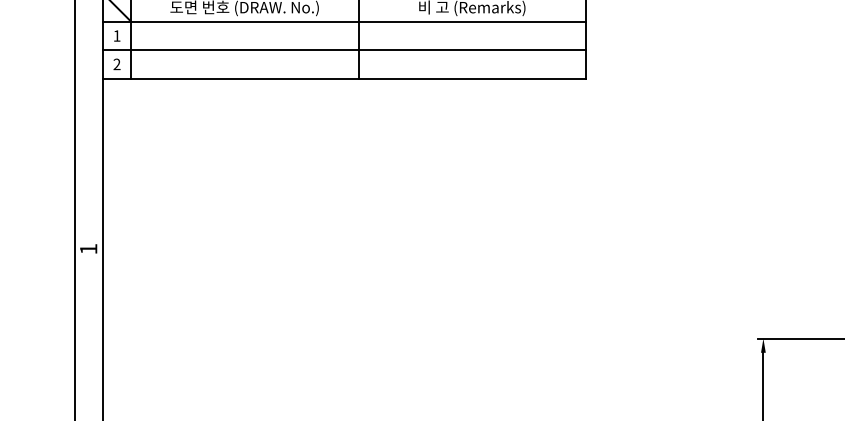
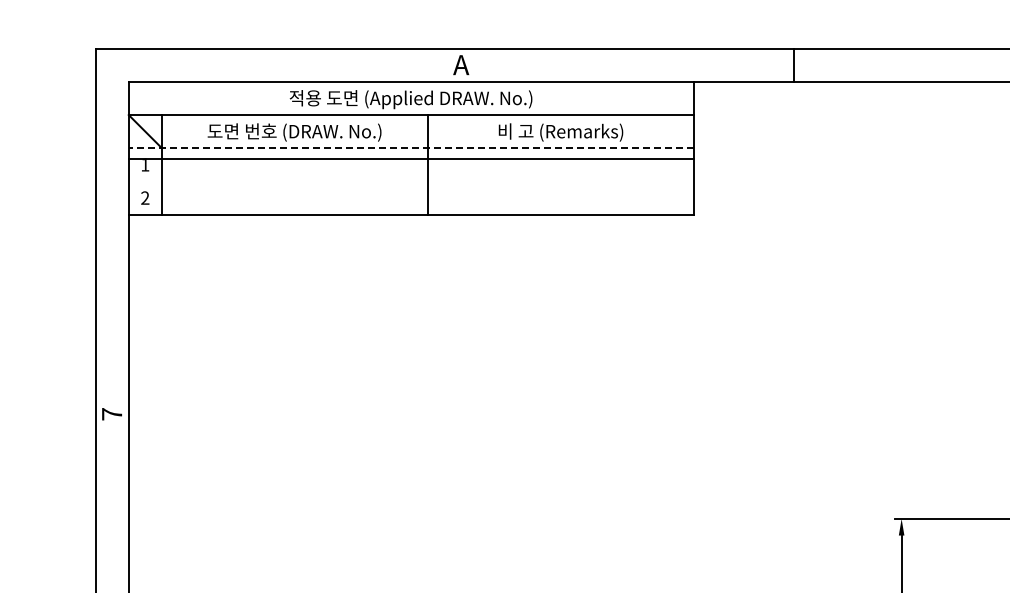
line: (344, 22) -> (411, 148), solid -> dashed
line: (343, 50) -> (410, 158), moved
text: (89, 249) -> (112, 414), 1 -> 7

